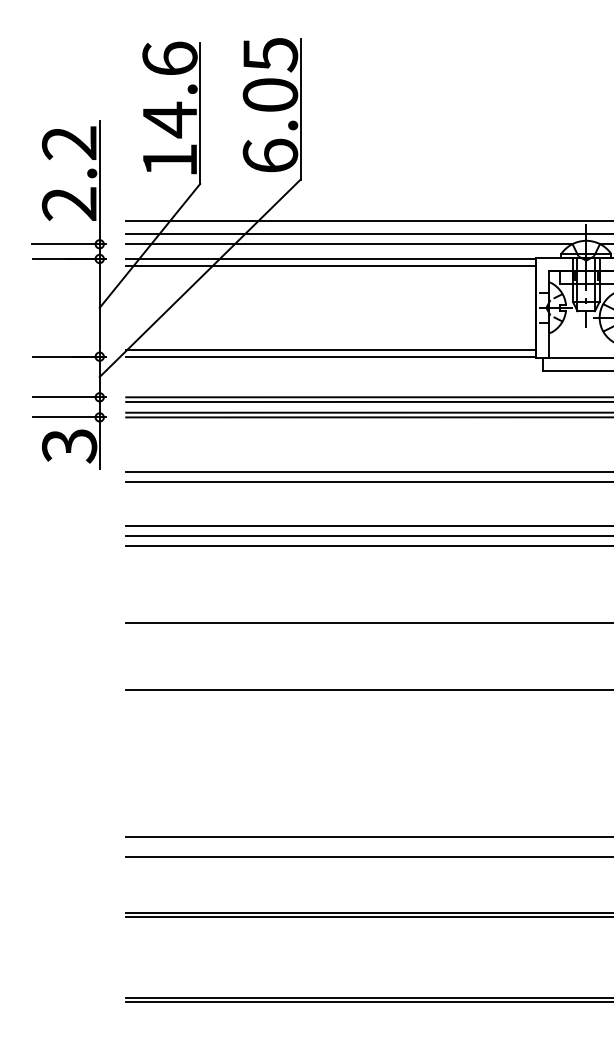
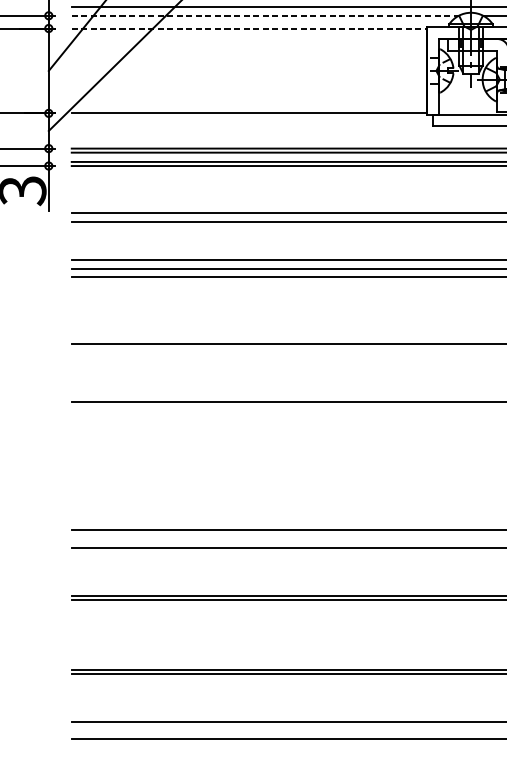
line: (349, 244) -> (265, 15), solid -> dashed
line: (331, 258) -> (249, 28), solid -> dashed
line: (331, 265) -> (249, 34), removed
line: (331, 350) -> (249, 107), removed

